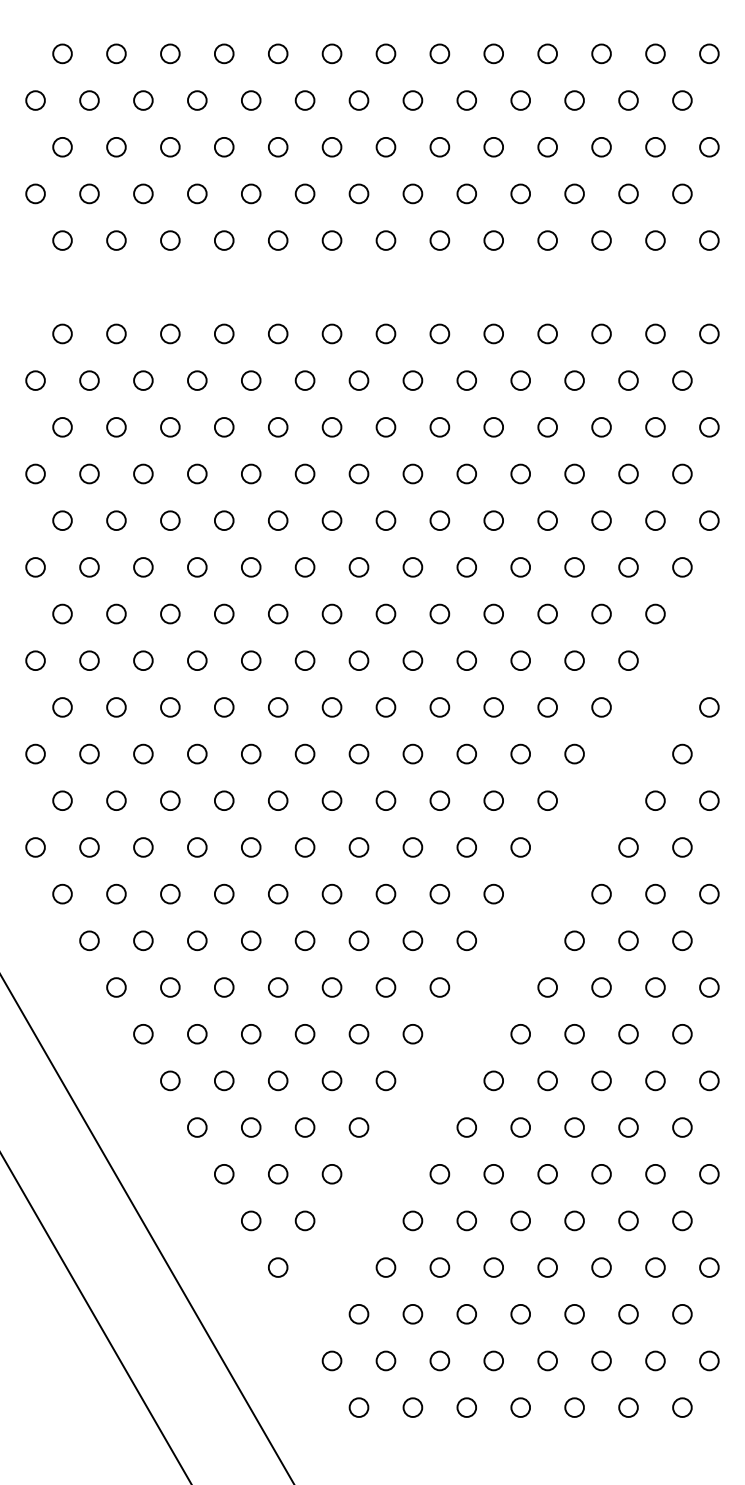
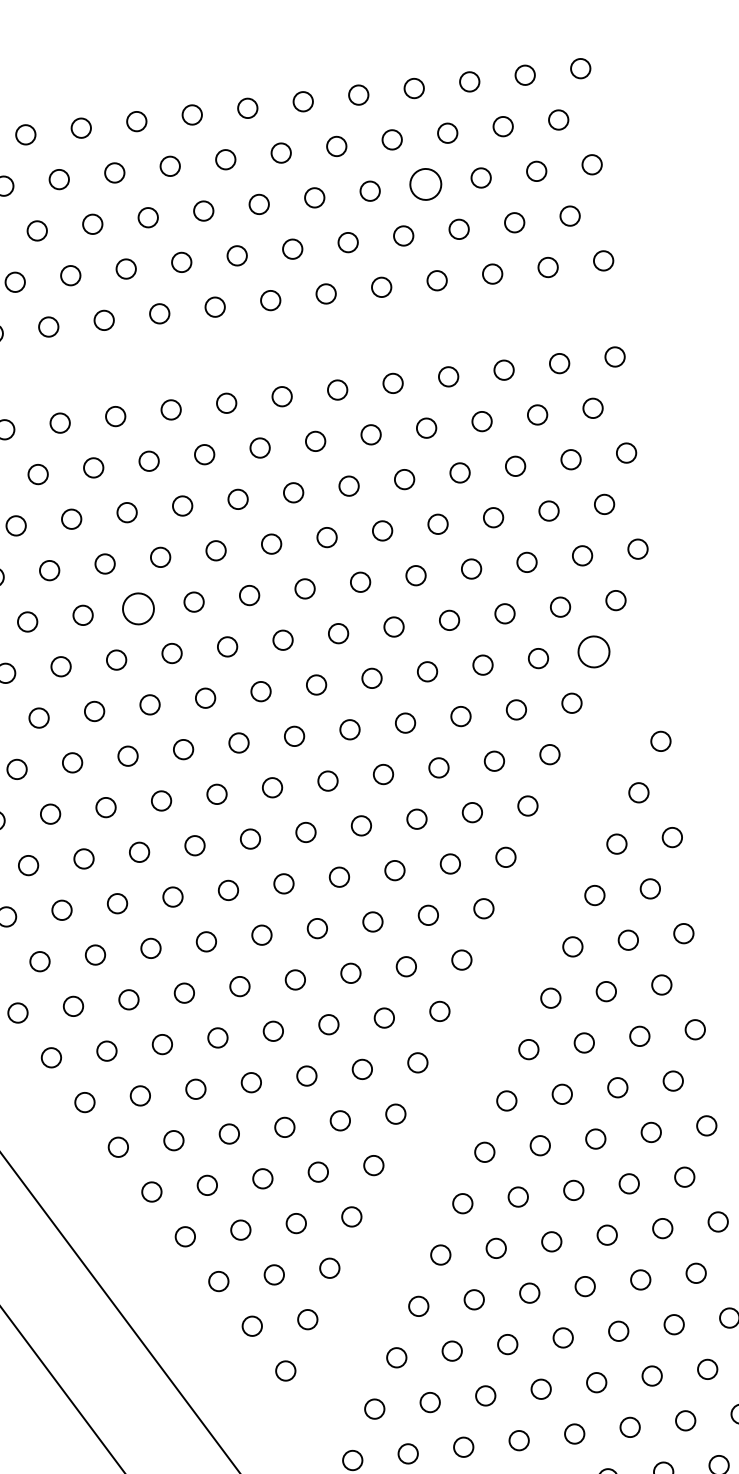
circle: (547, 147) -> (425, 184), size x1.6
circle: (224, 520) -> (138, 608), size x1.6
circle: (655, 613) -> (593, 651), size x1.6

